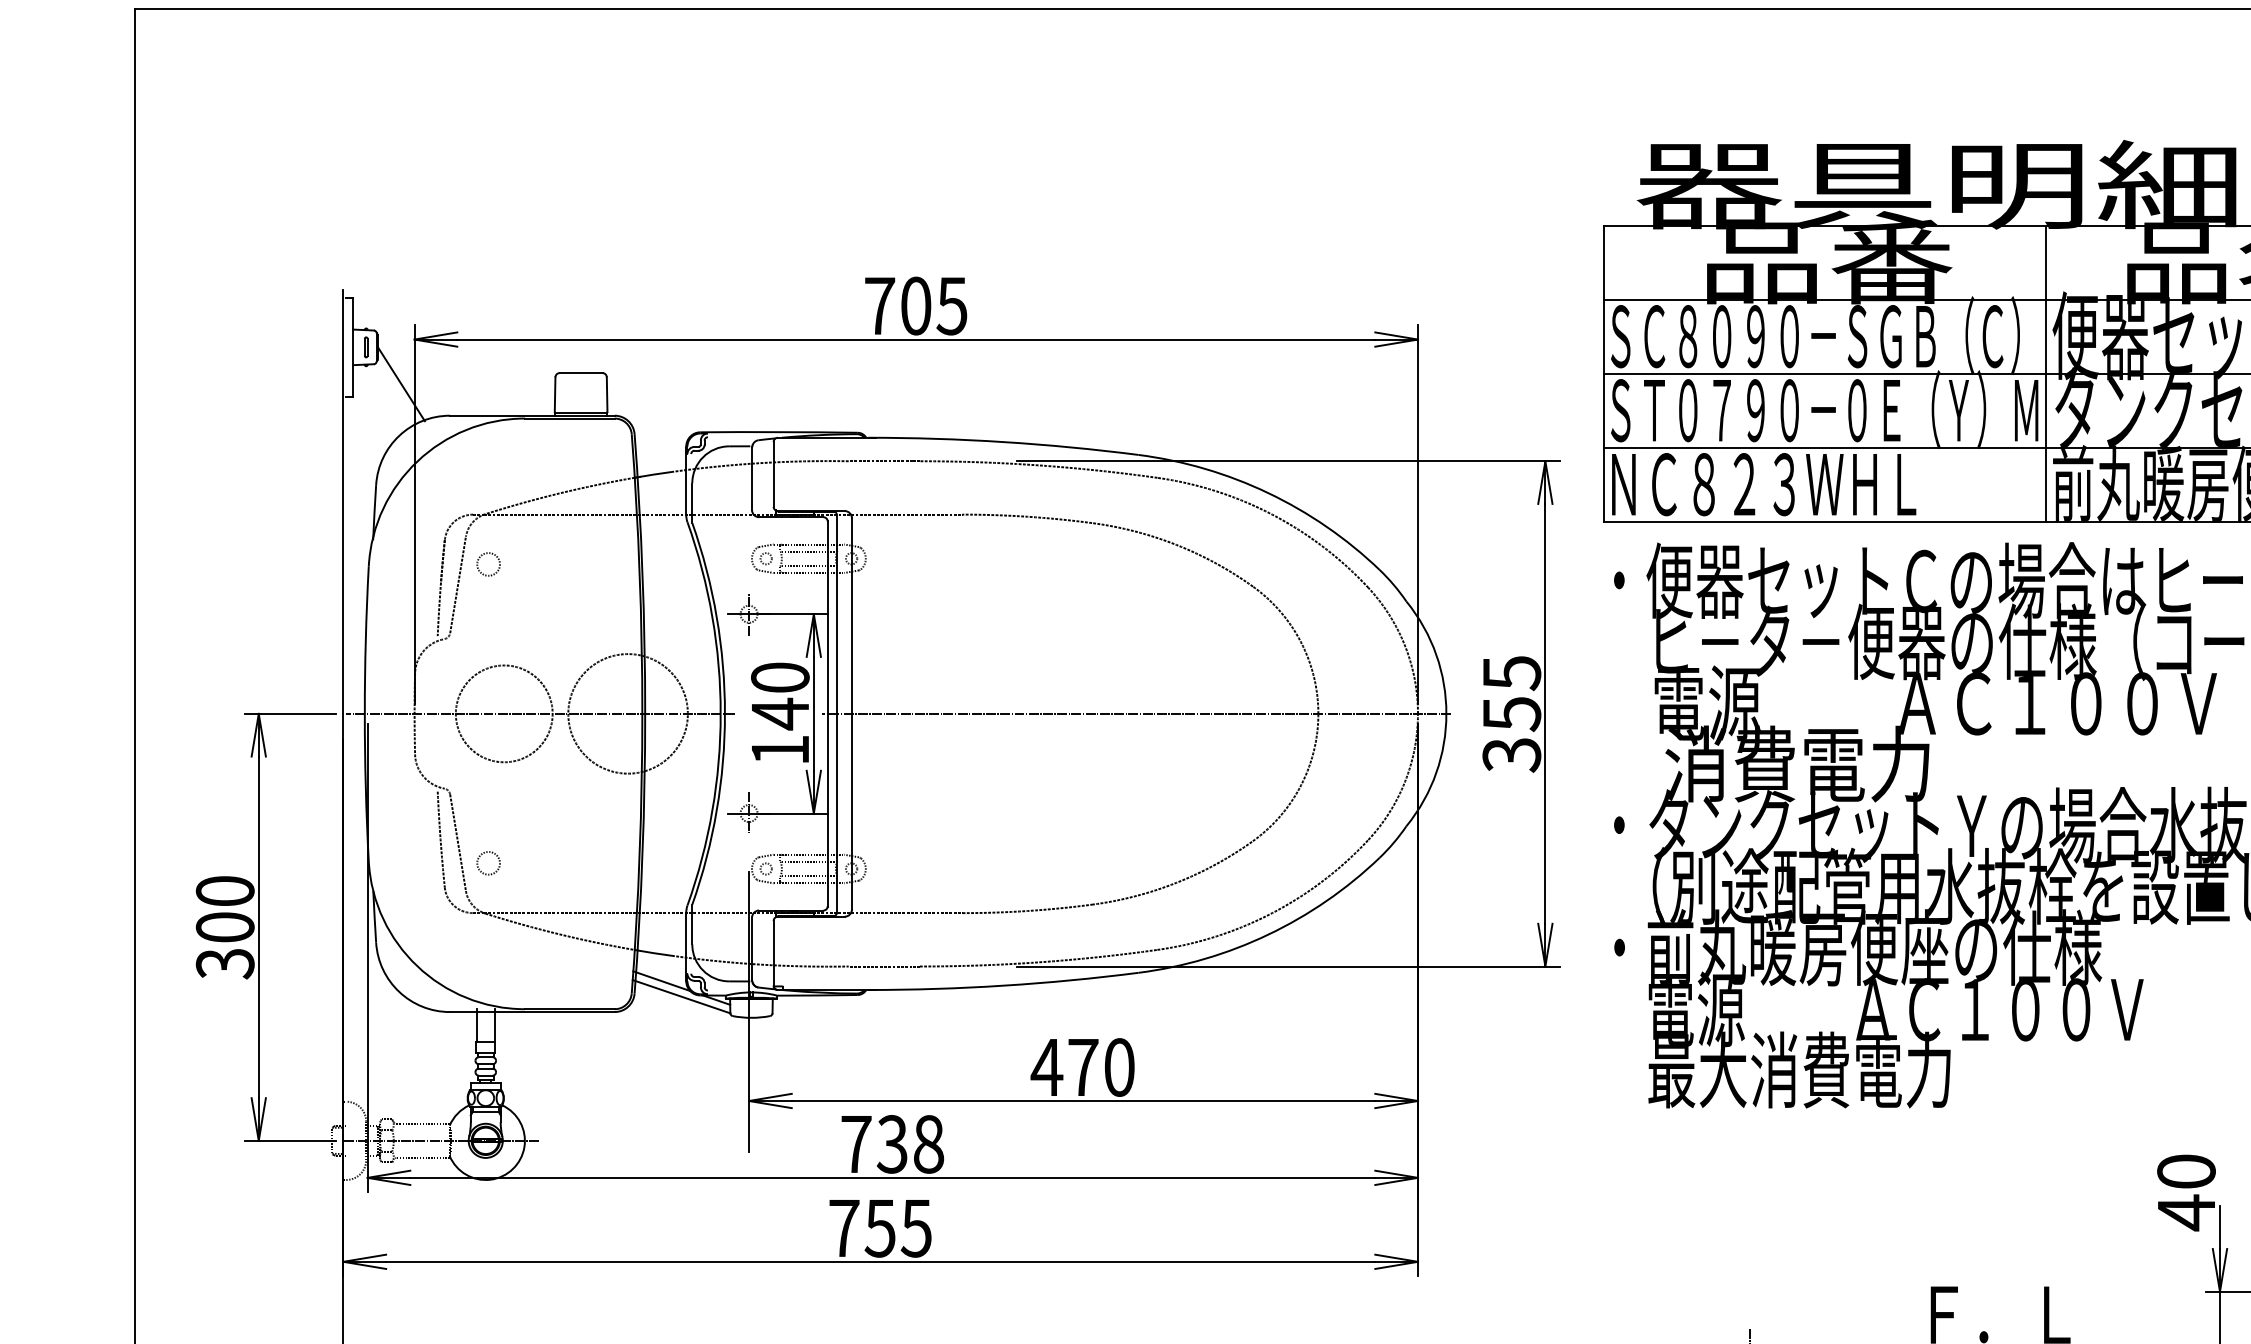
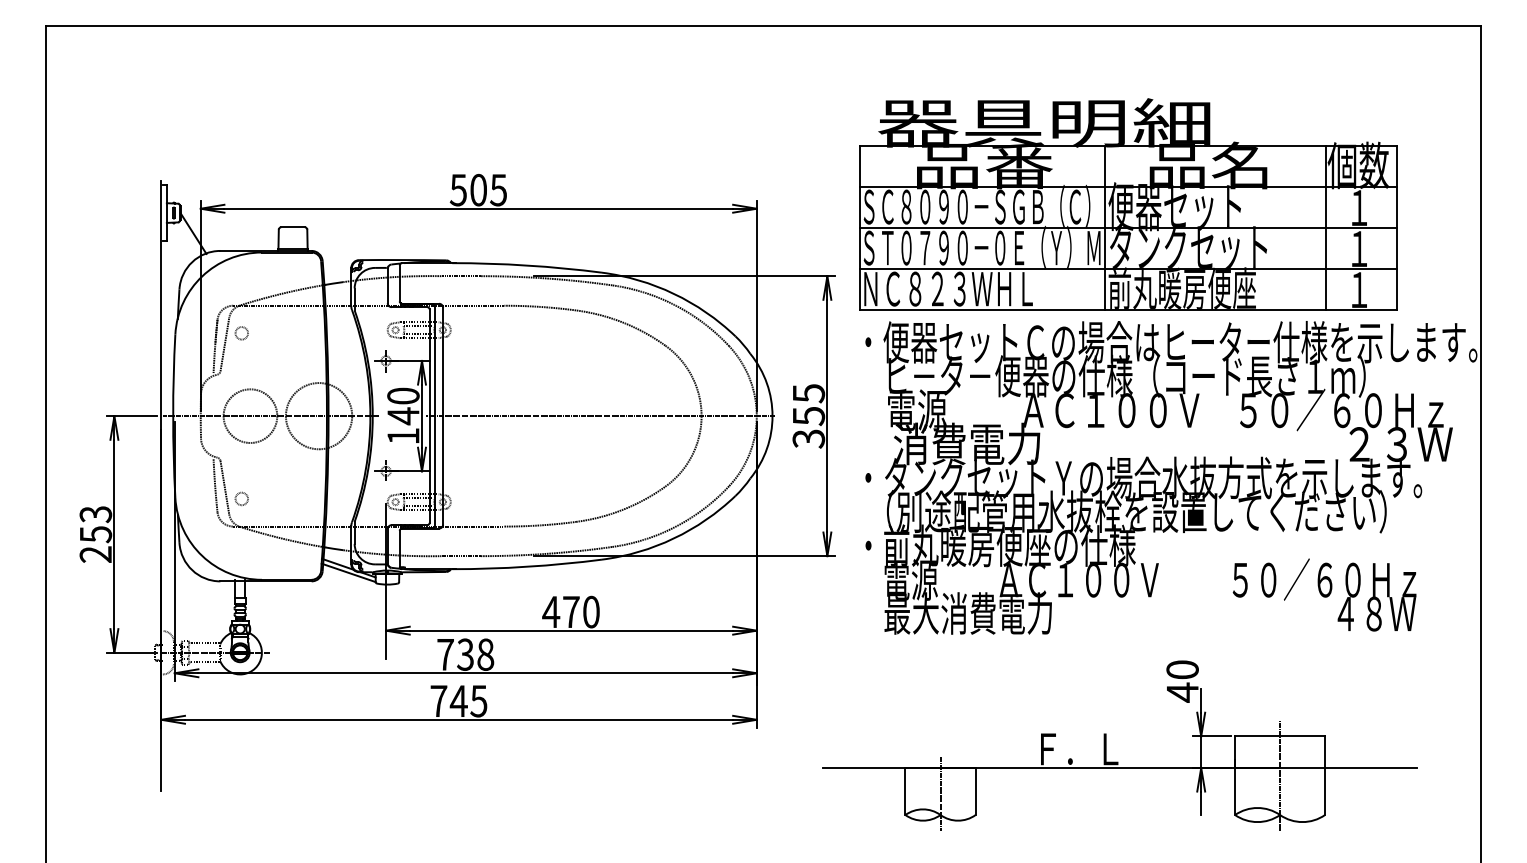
text: (877, 306) -> (457, 190), 705 -> 505
text: (224, 927) -> (95, 534), 300 -> 253
text: (879, 1228) -> (458, 701), 755 -> 745

